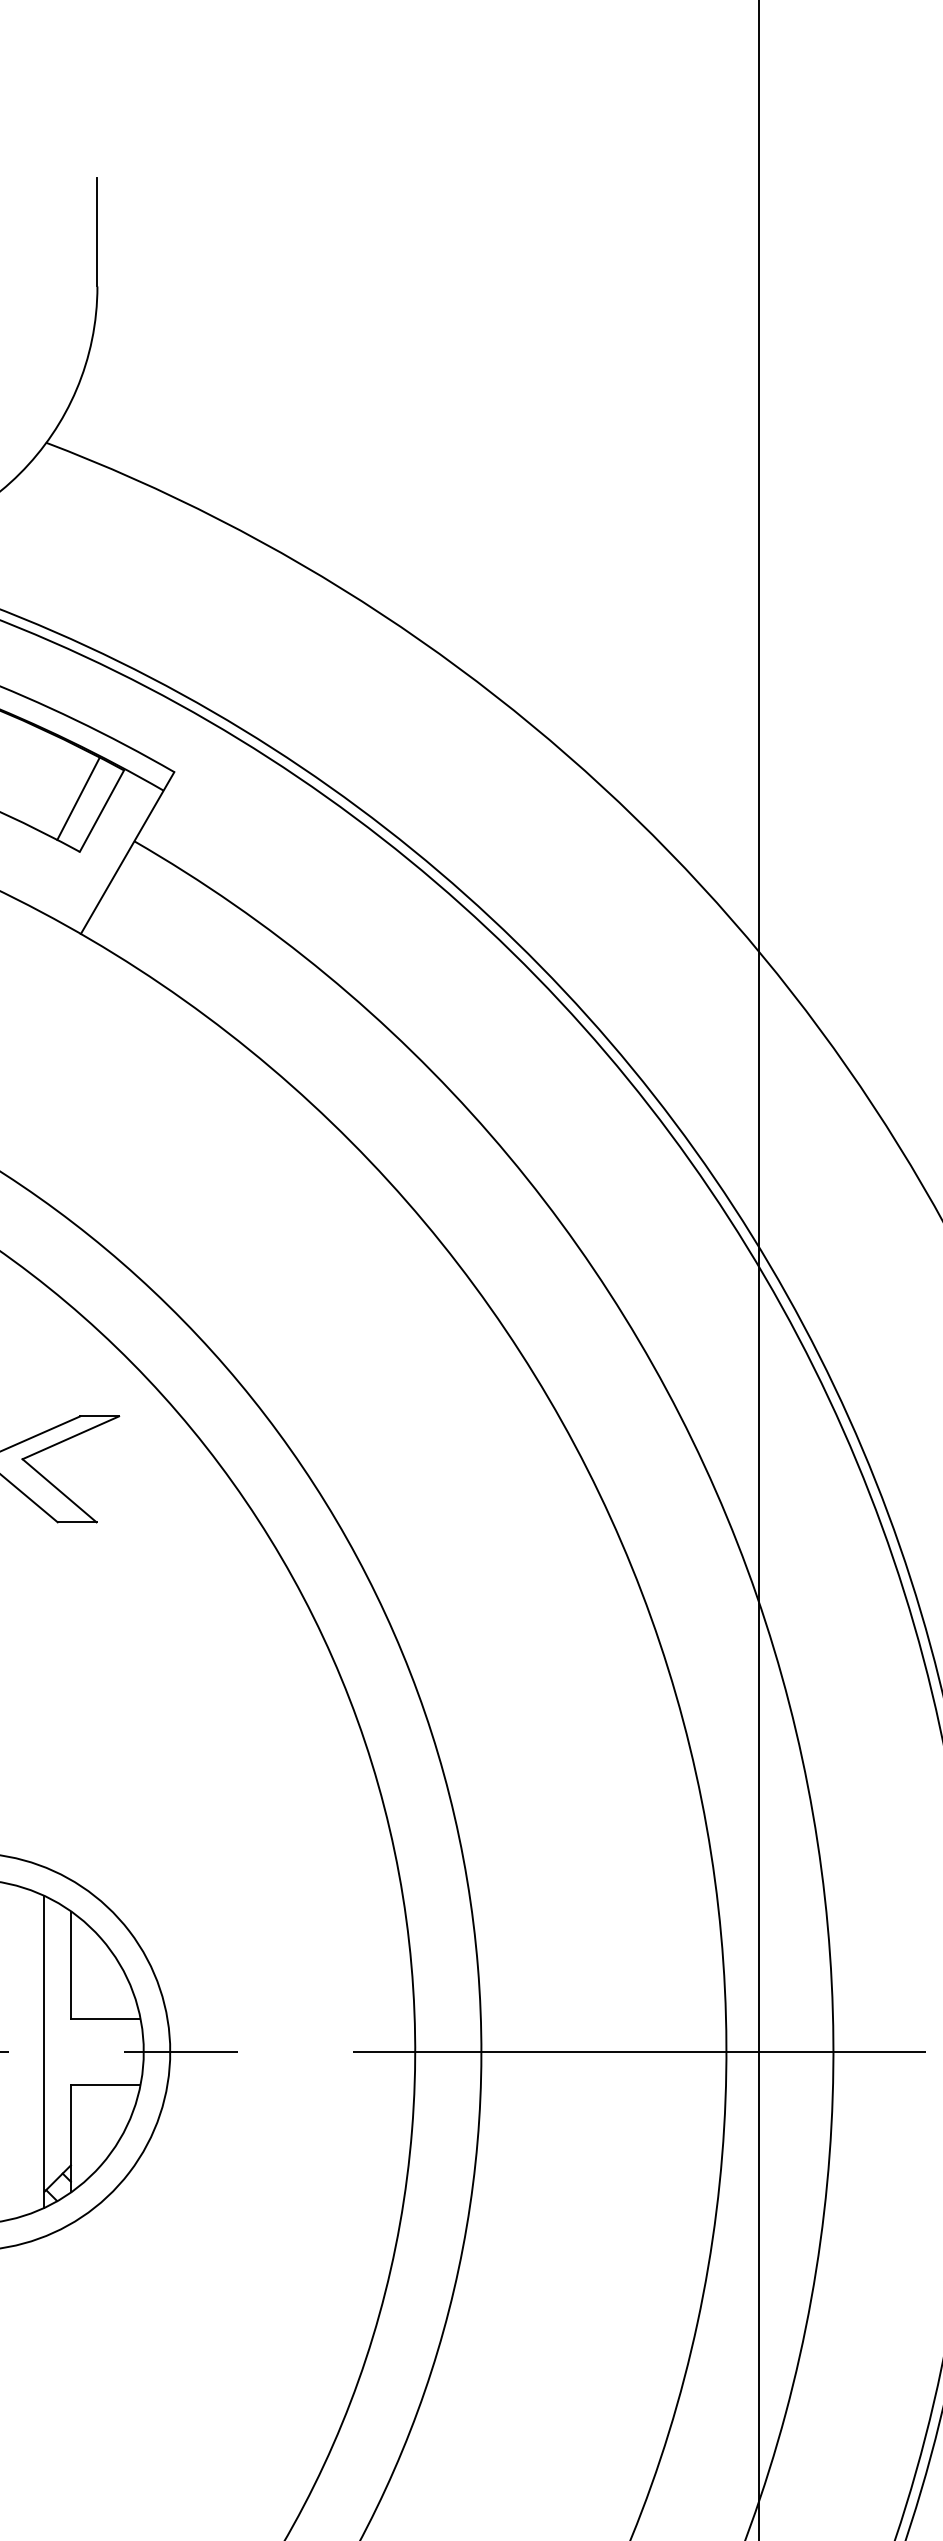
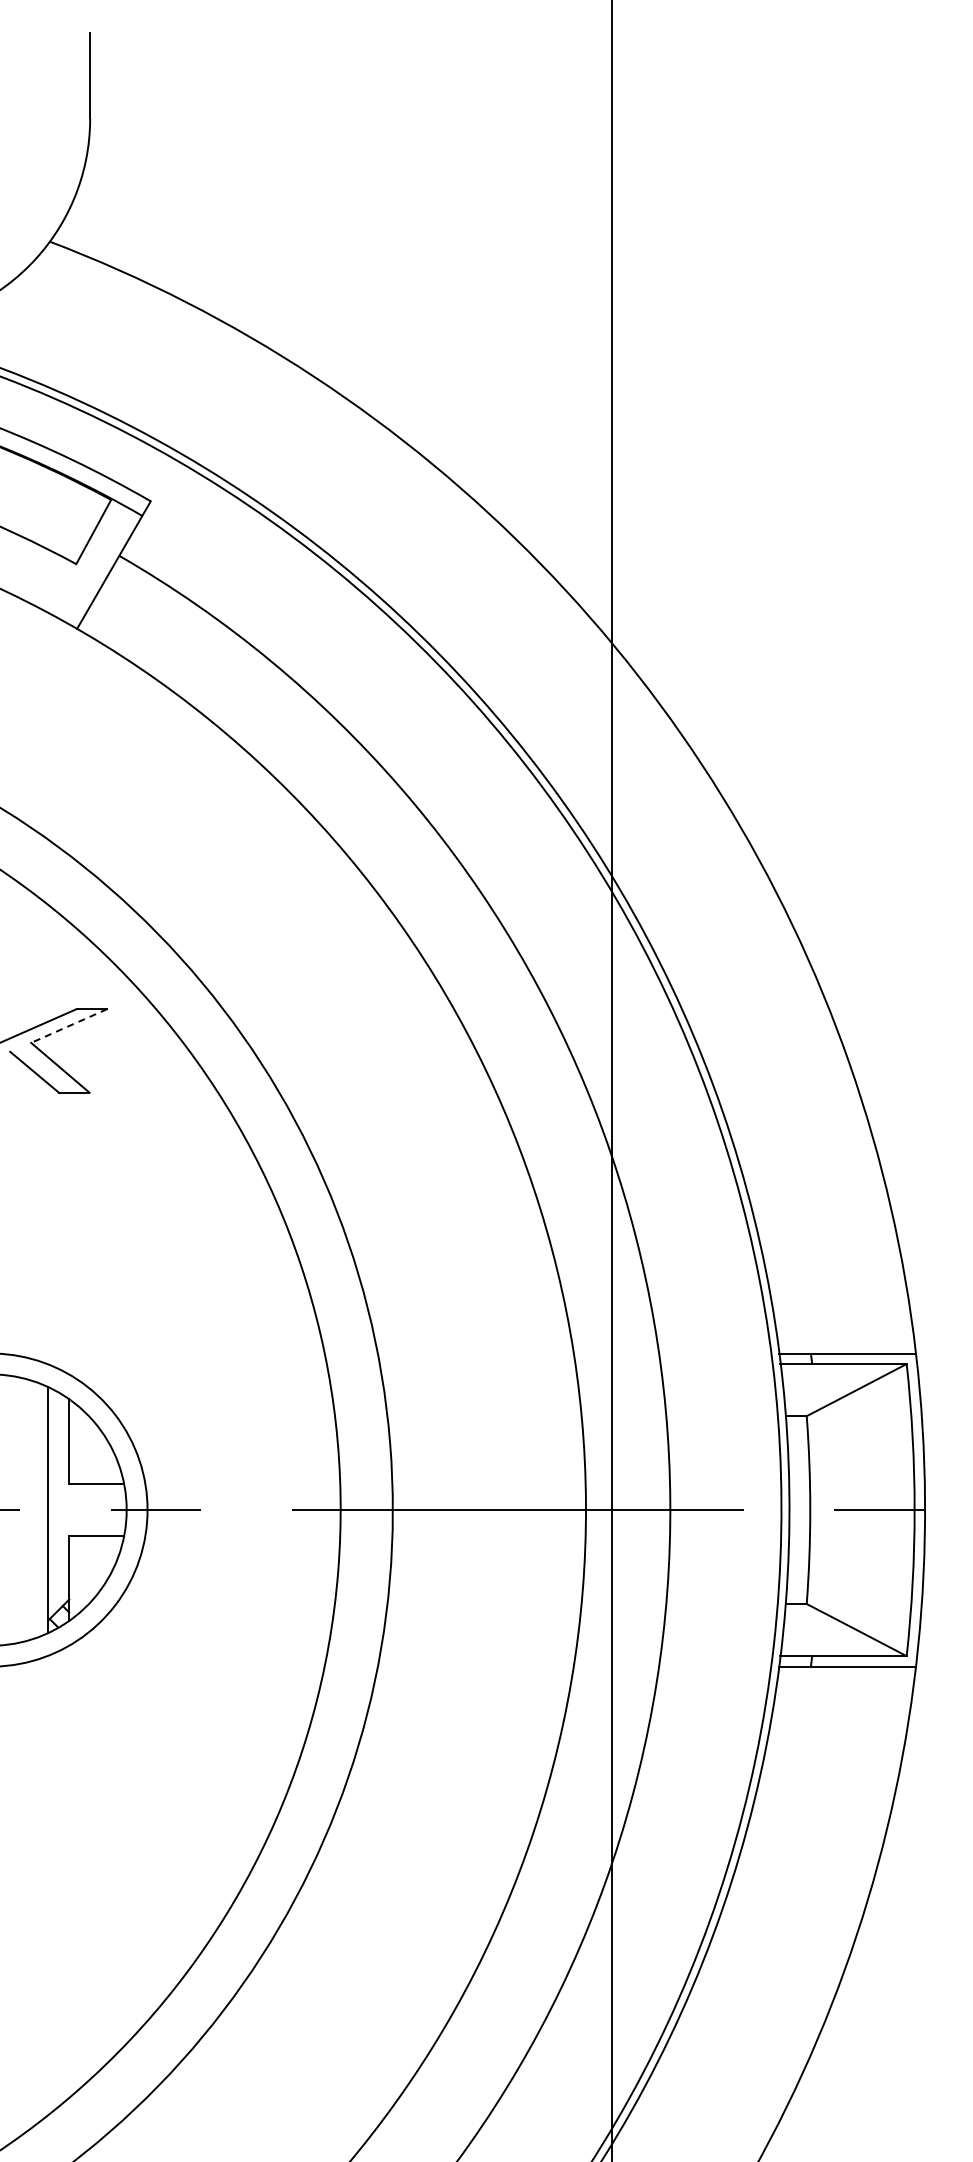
line: (78, 797) -> (75, 521), removed
line: (71, 1438) -> (69, 1026), solid -> dashed

